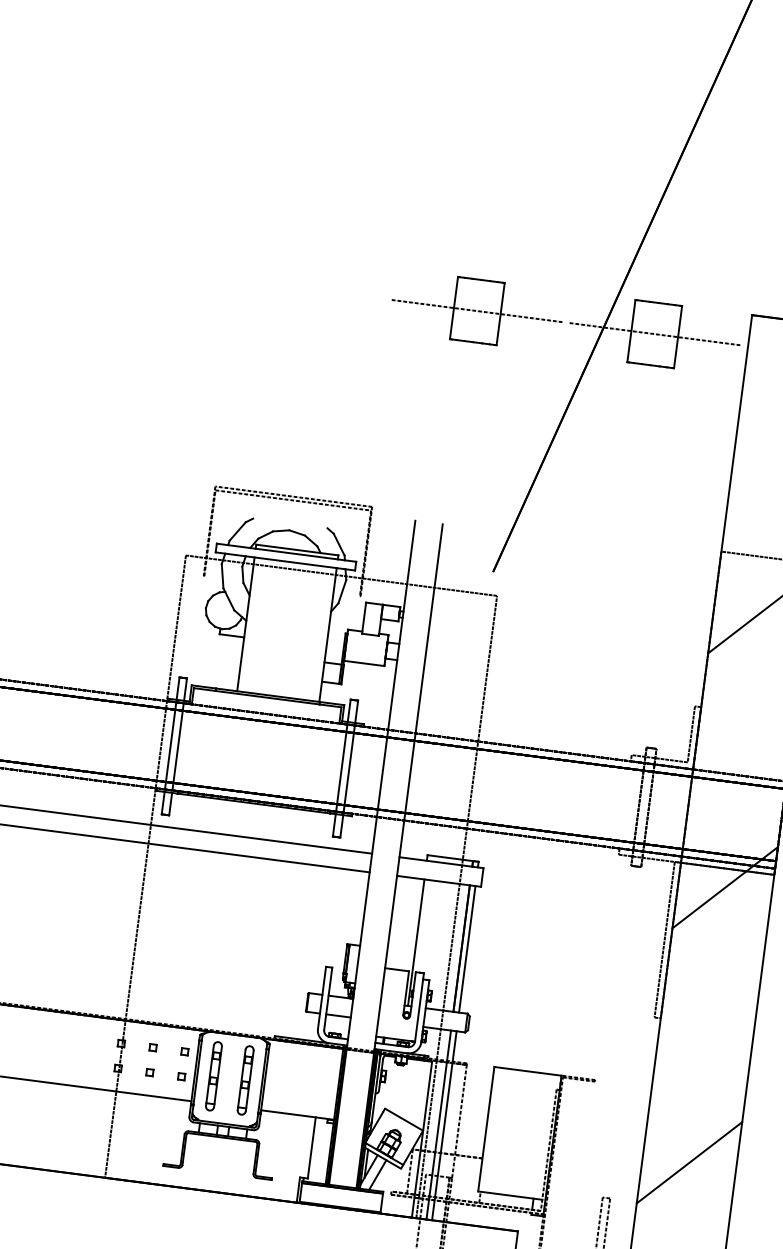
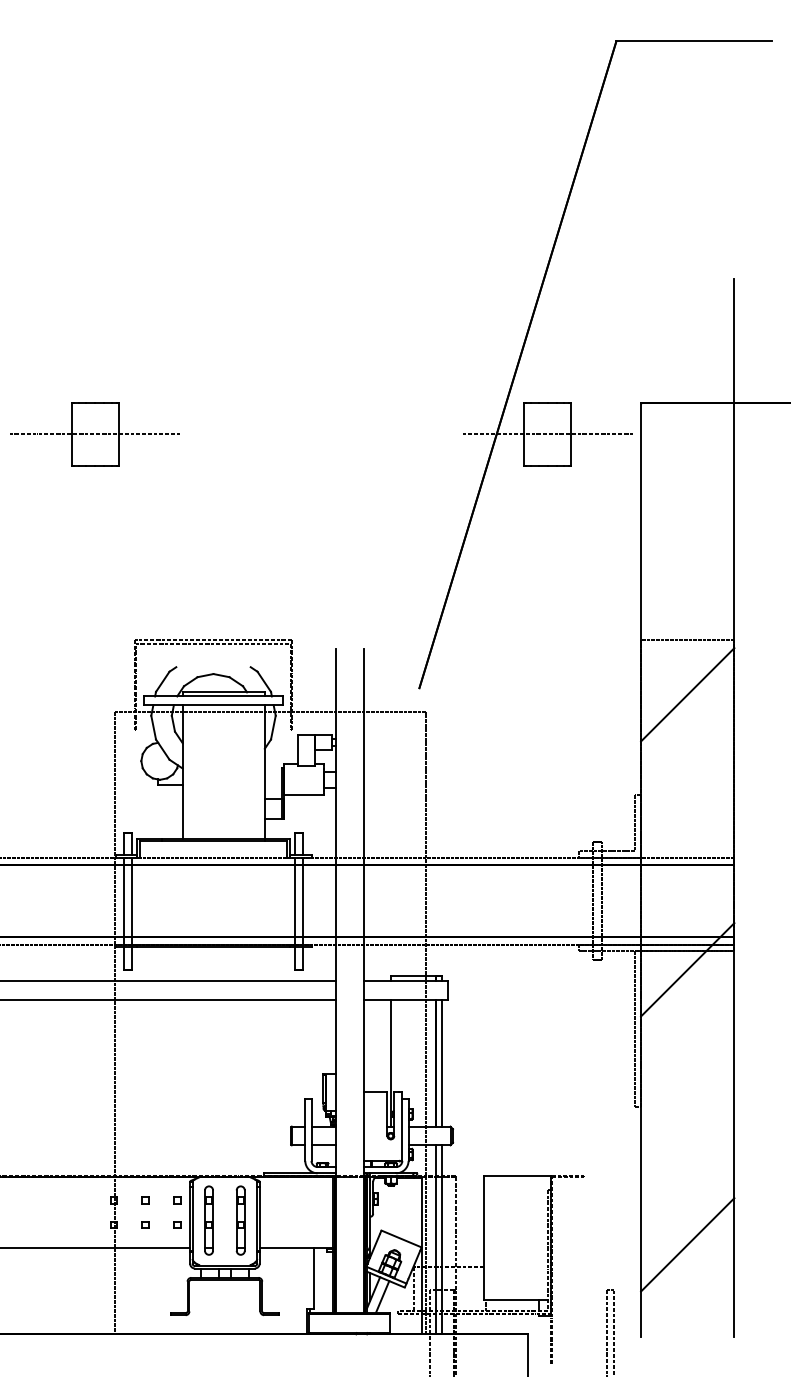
part: (476, 311) -> (94, 434), moved

